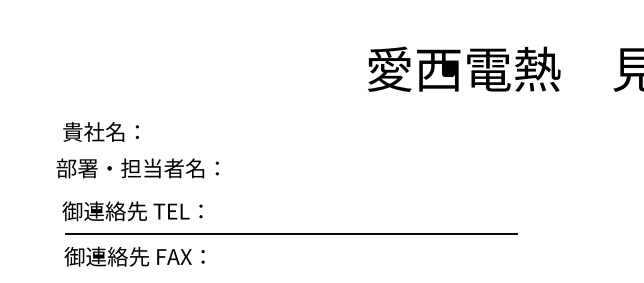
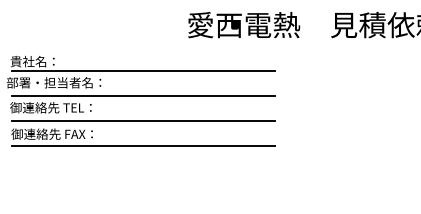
line: (291, 147) -> (143, 70), added
line: (291, 190) -> (143, 95), added
line: (291, 277) -> (143, 146), added

